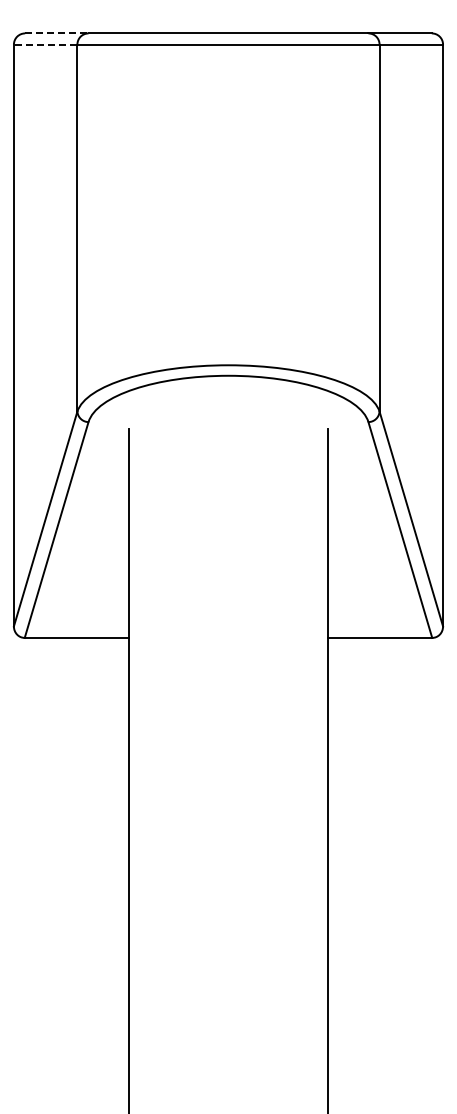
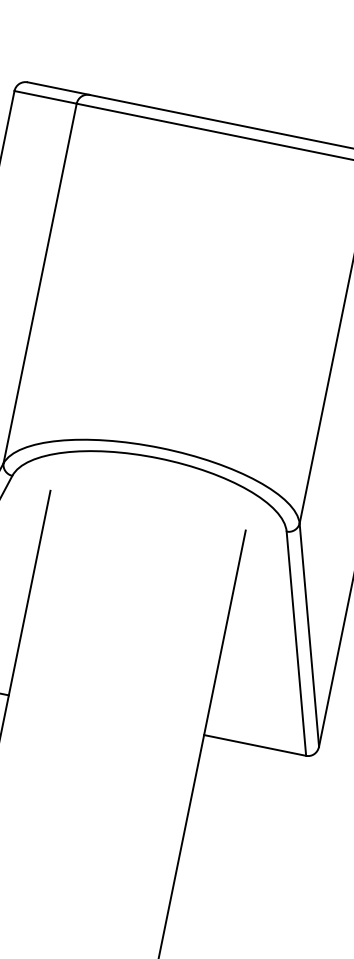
line: (56, 33) -> (58, 88), dashed -> solid
line: (45, 44) -> (45, 97), dashed -> solid

